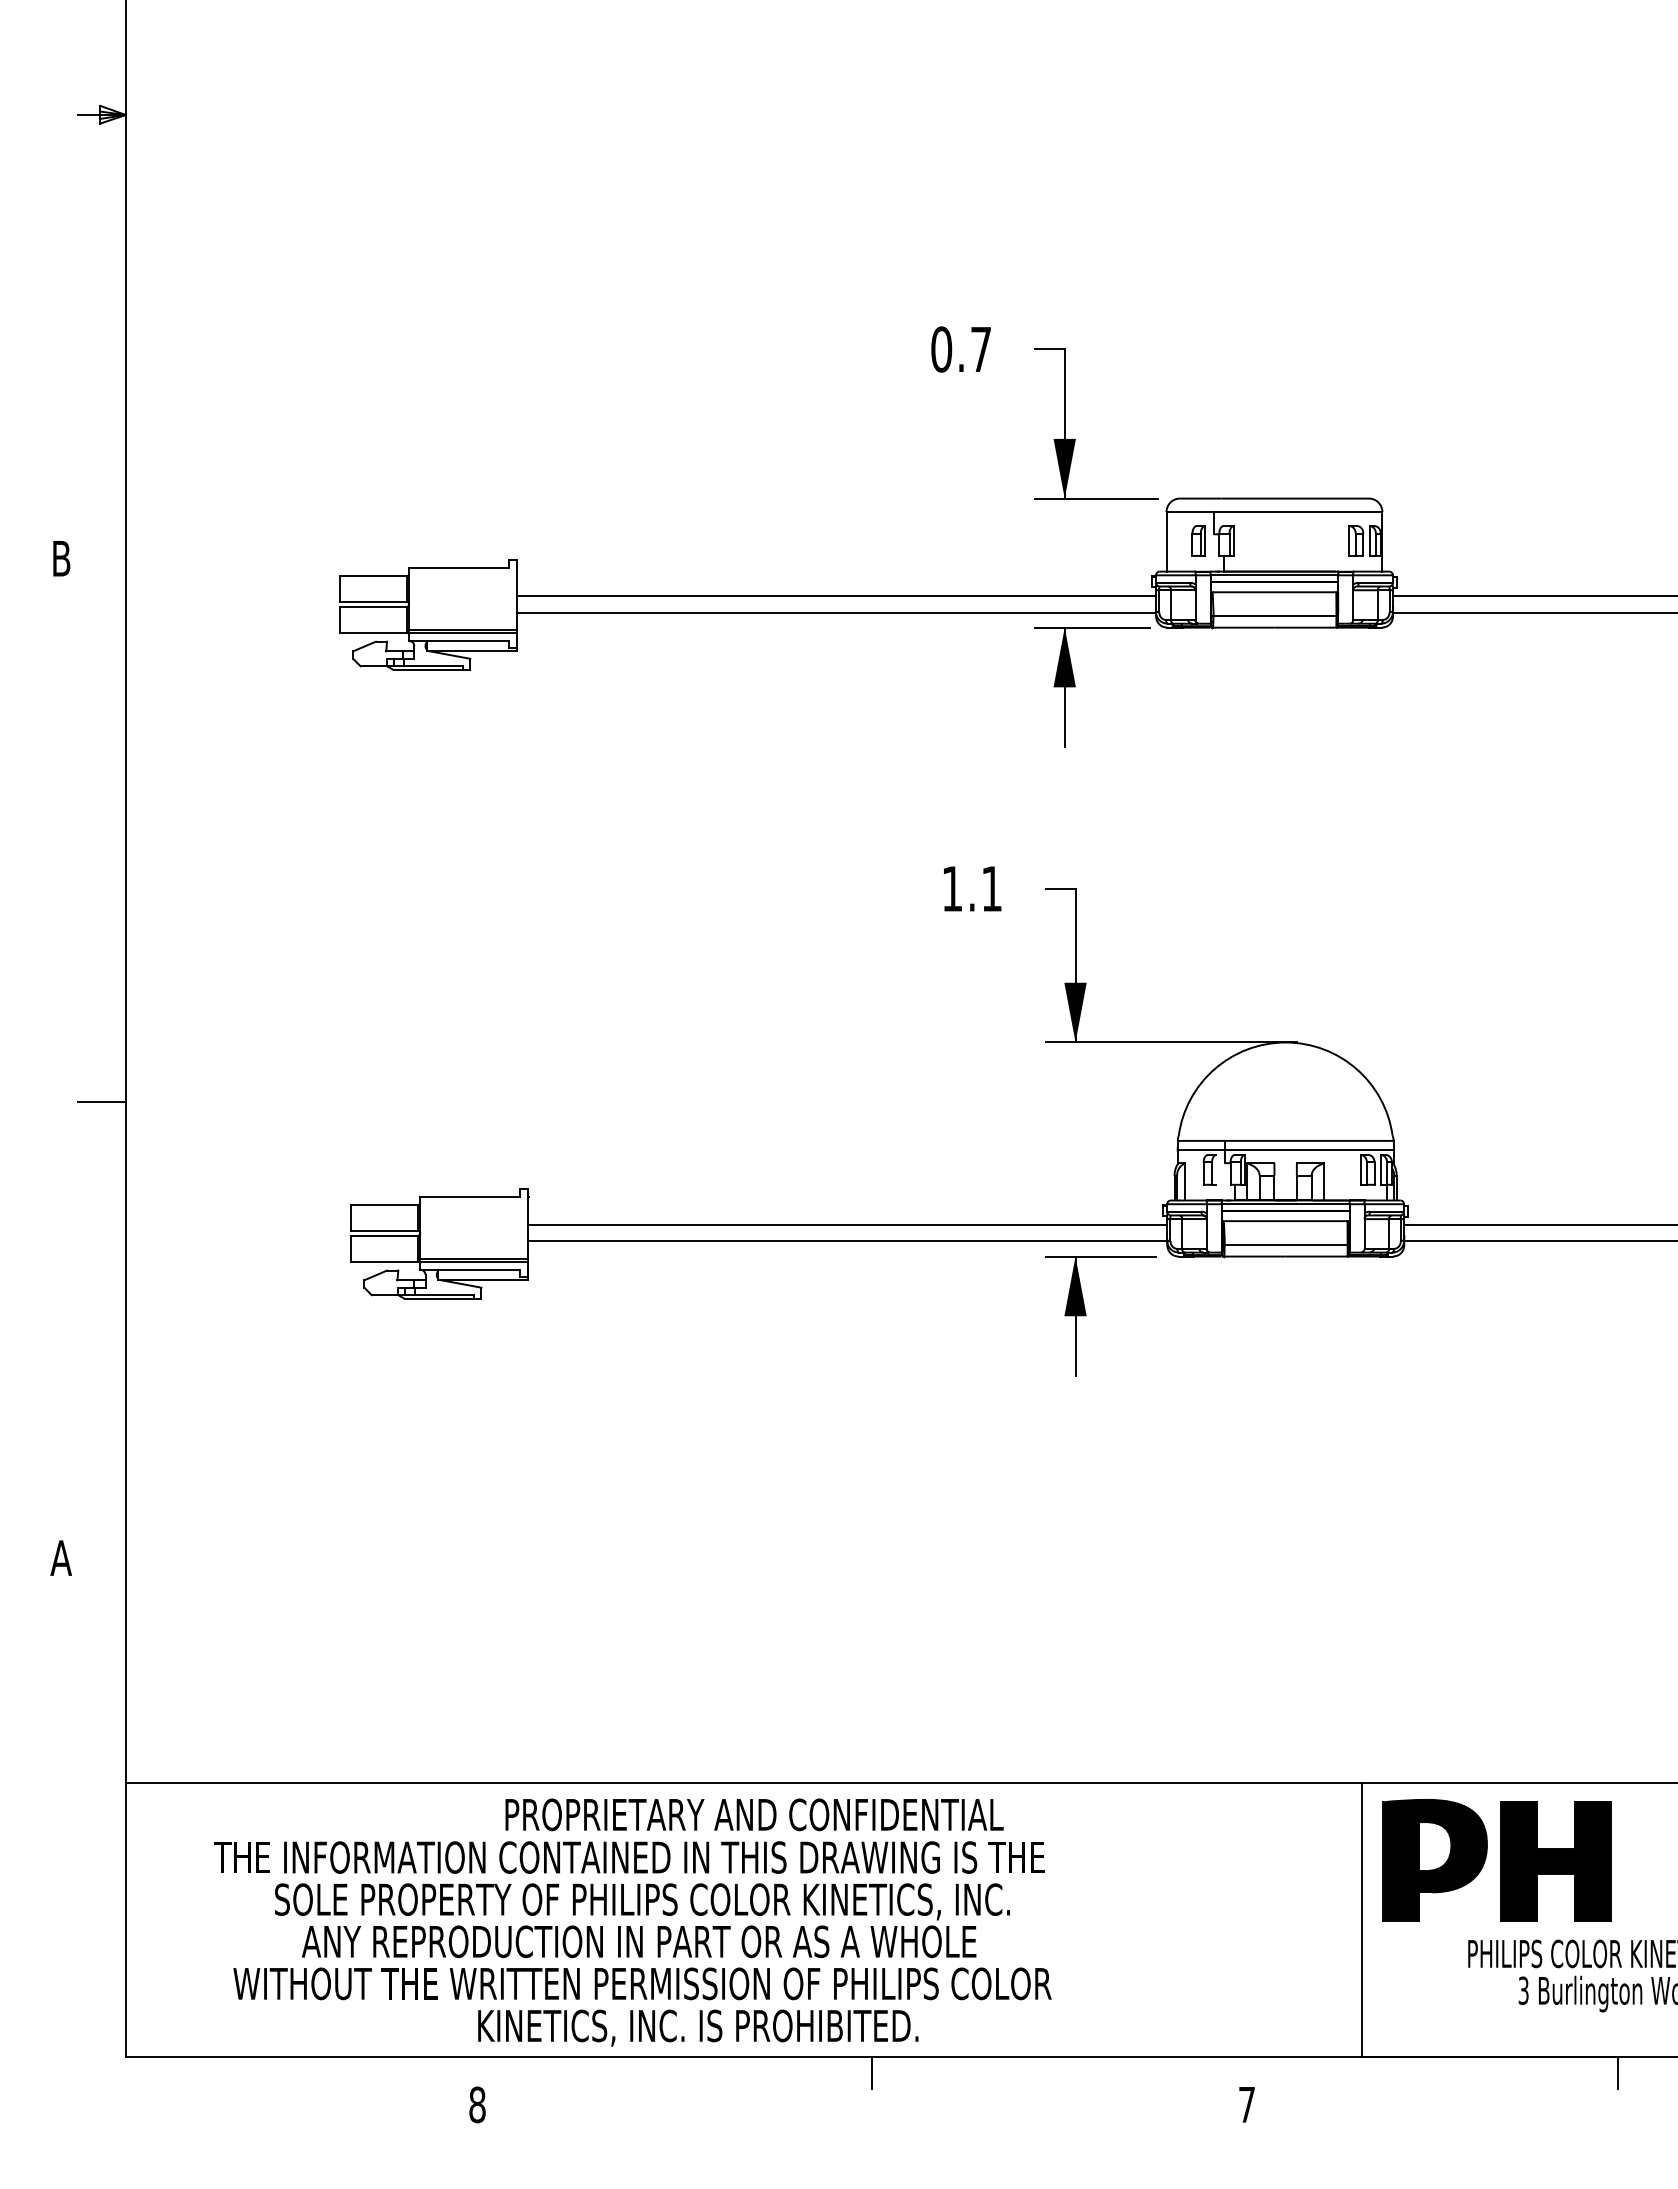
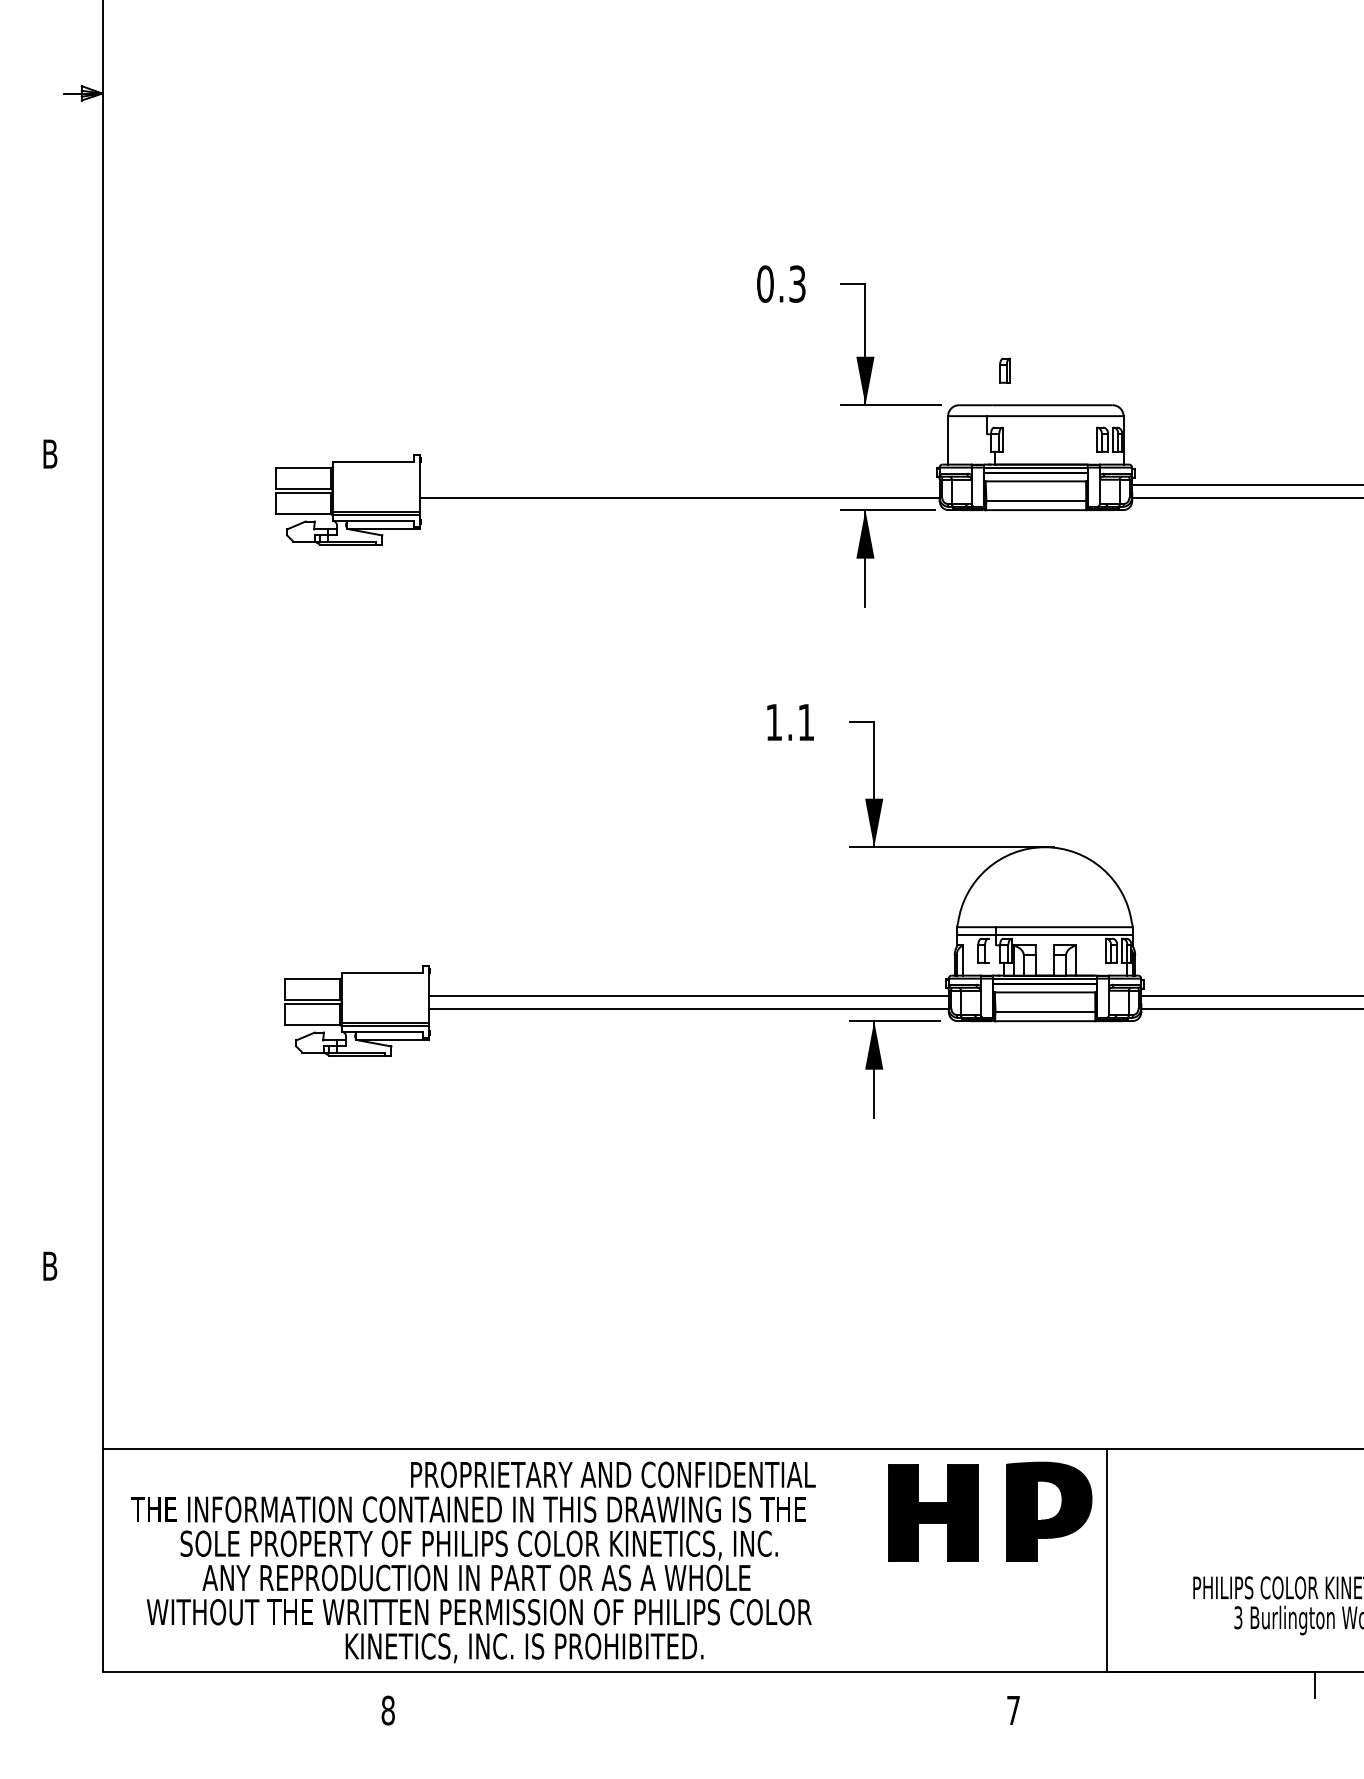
text: (981, 349) -> (797, 284), 0.7 -> 0.3
part: (1198, 540) -> (1005, 370), moved
line: (835, 596) -> (679, 484), removed
line: (101, 1101) -> (82, 895), removed
text: (60, 1557) -> (49, 1265), A -> B
part: (1434, 1860) -> (1048, 1511), moved
part: (1555, 1861) -> (932, 1512), moved
text: (632, 1943) -> (471, 1579), moved
line: (871, 2073) -> (708, 1685), removed

